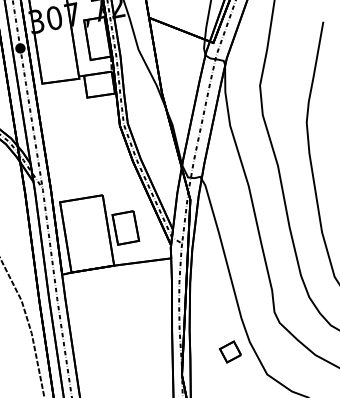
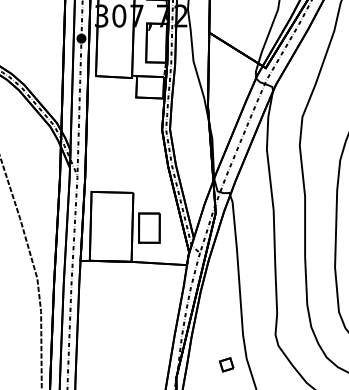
part: (230, 351) -> (226, 364), size x0.71

